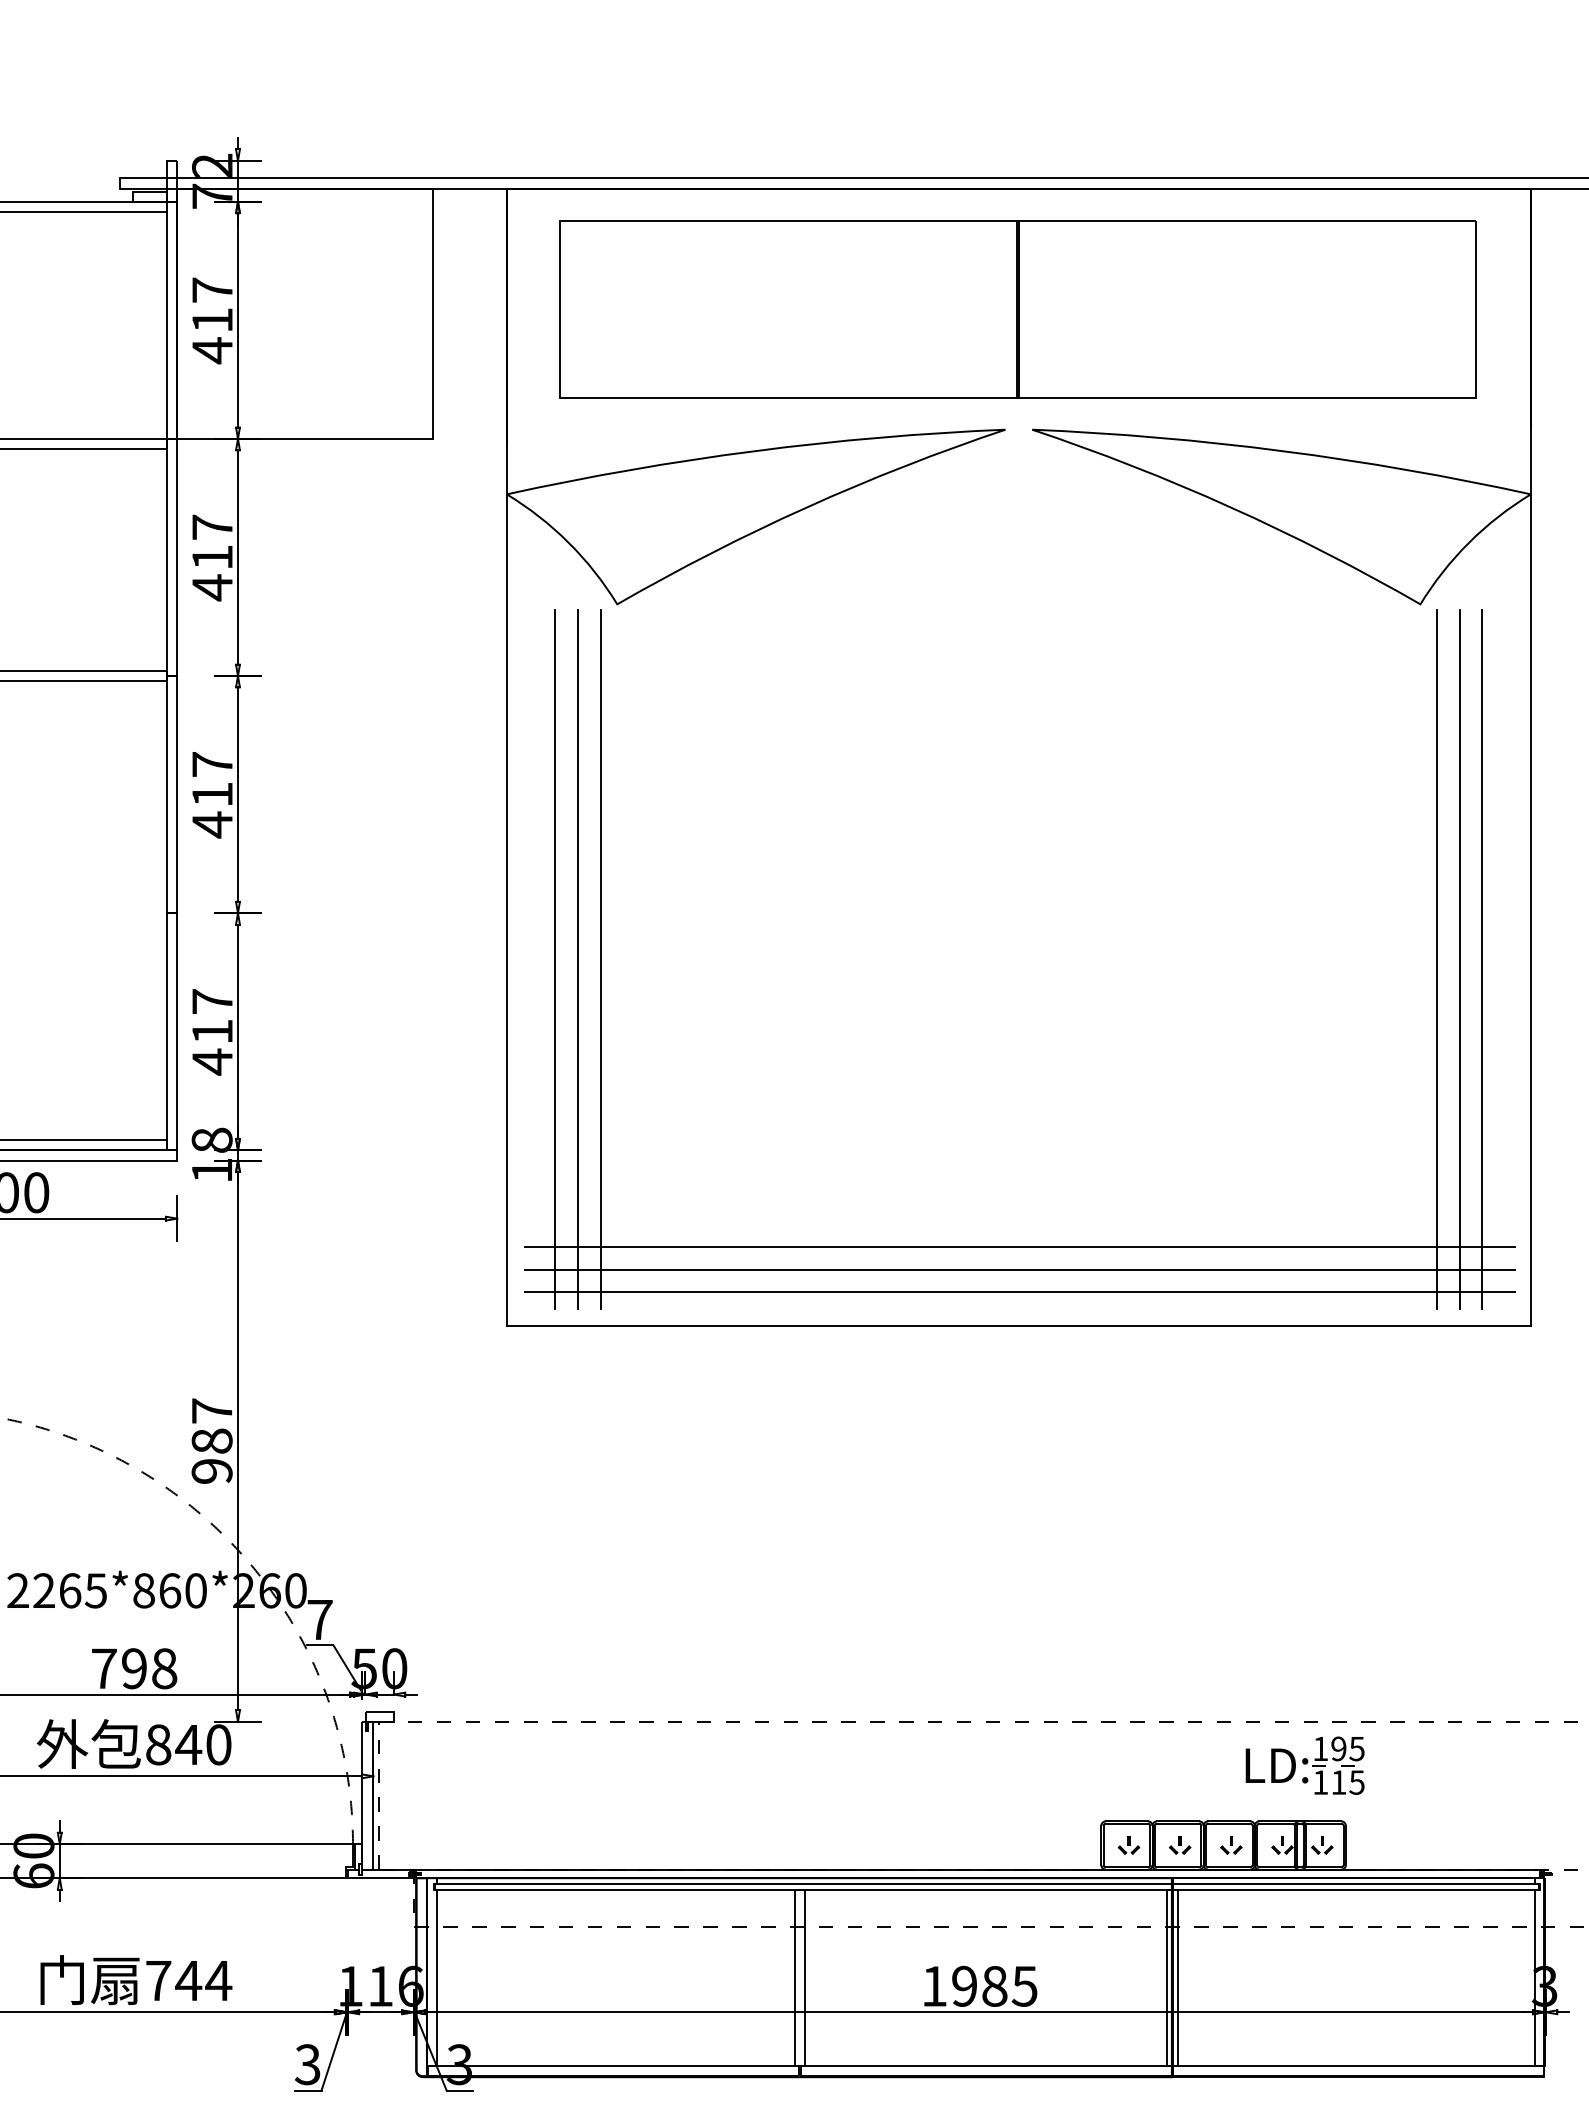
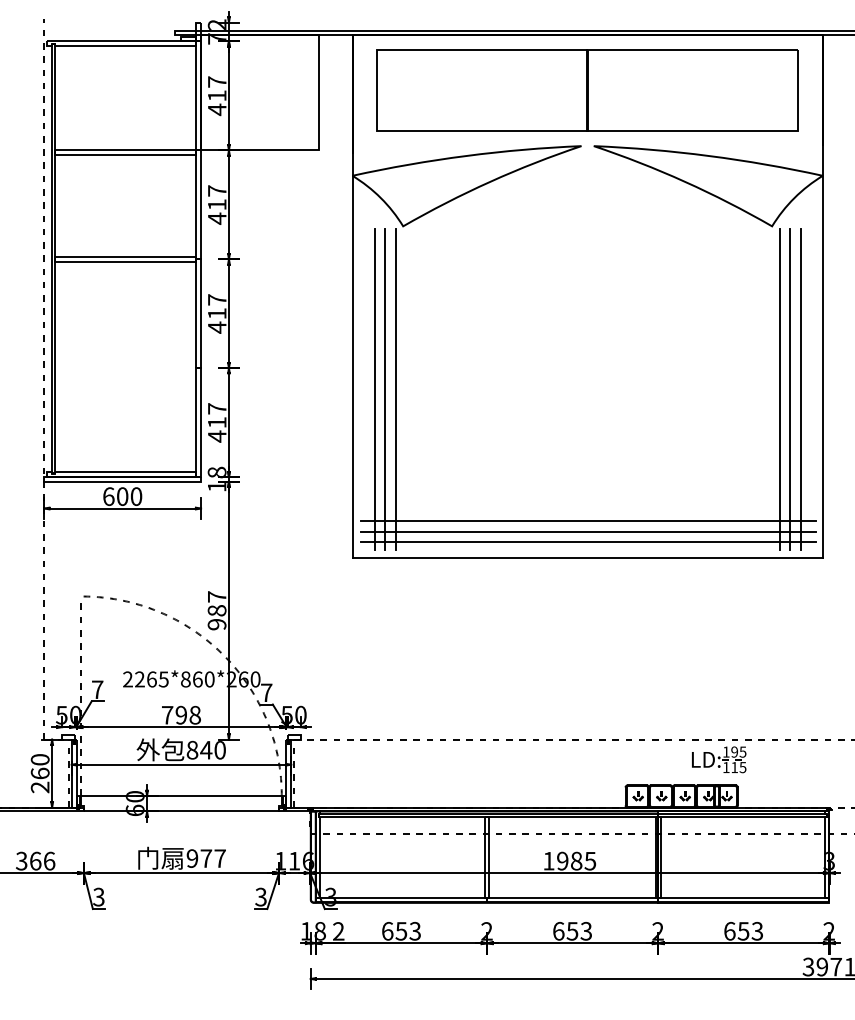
text: (189, 1980) -> (206, 858), 744 -> 977

